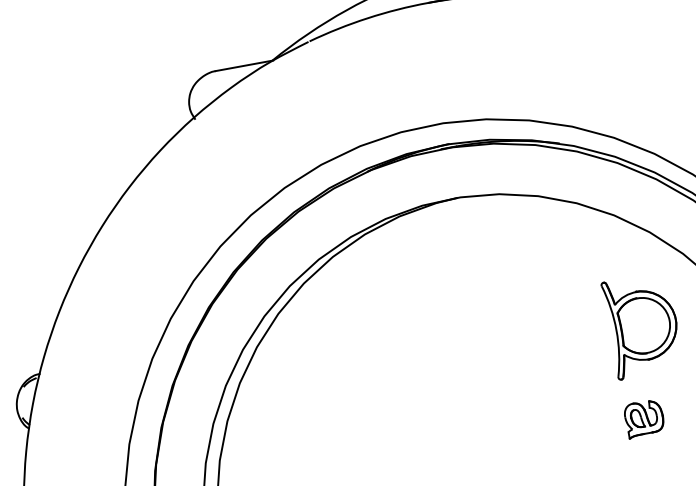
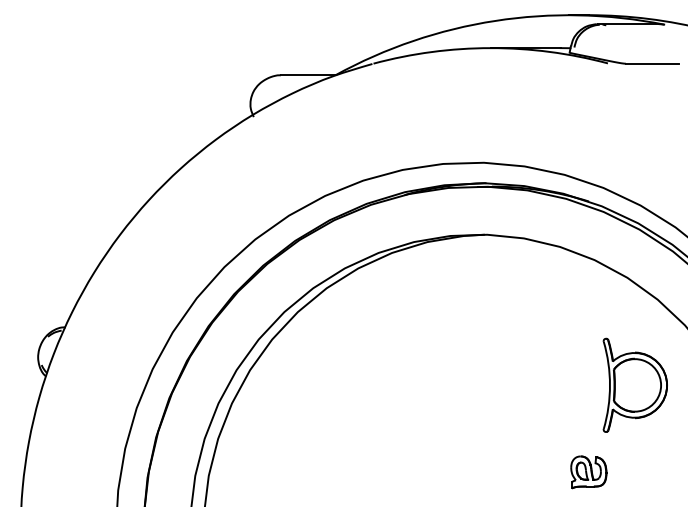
part: (644, 418) -> (588, 472), moved

